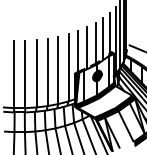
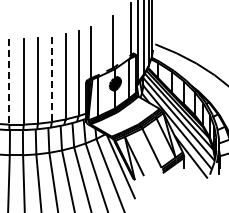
line: (103, 38) -> (122, 35), removed
line: (87, 47) -> (102, 47), removed
line: (47, 72) -> (51, 79), solid -> dashed
line: (14, 74) -> (9, 81), solid -> dashed

